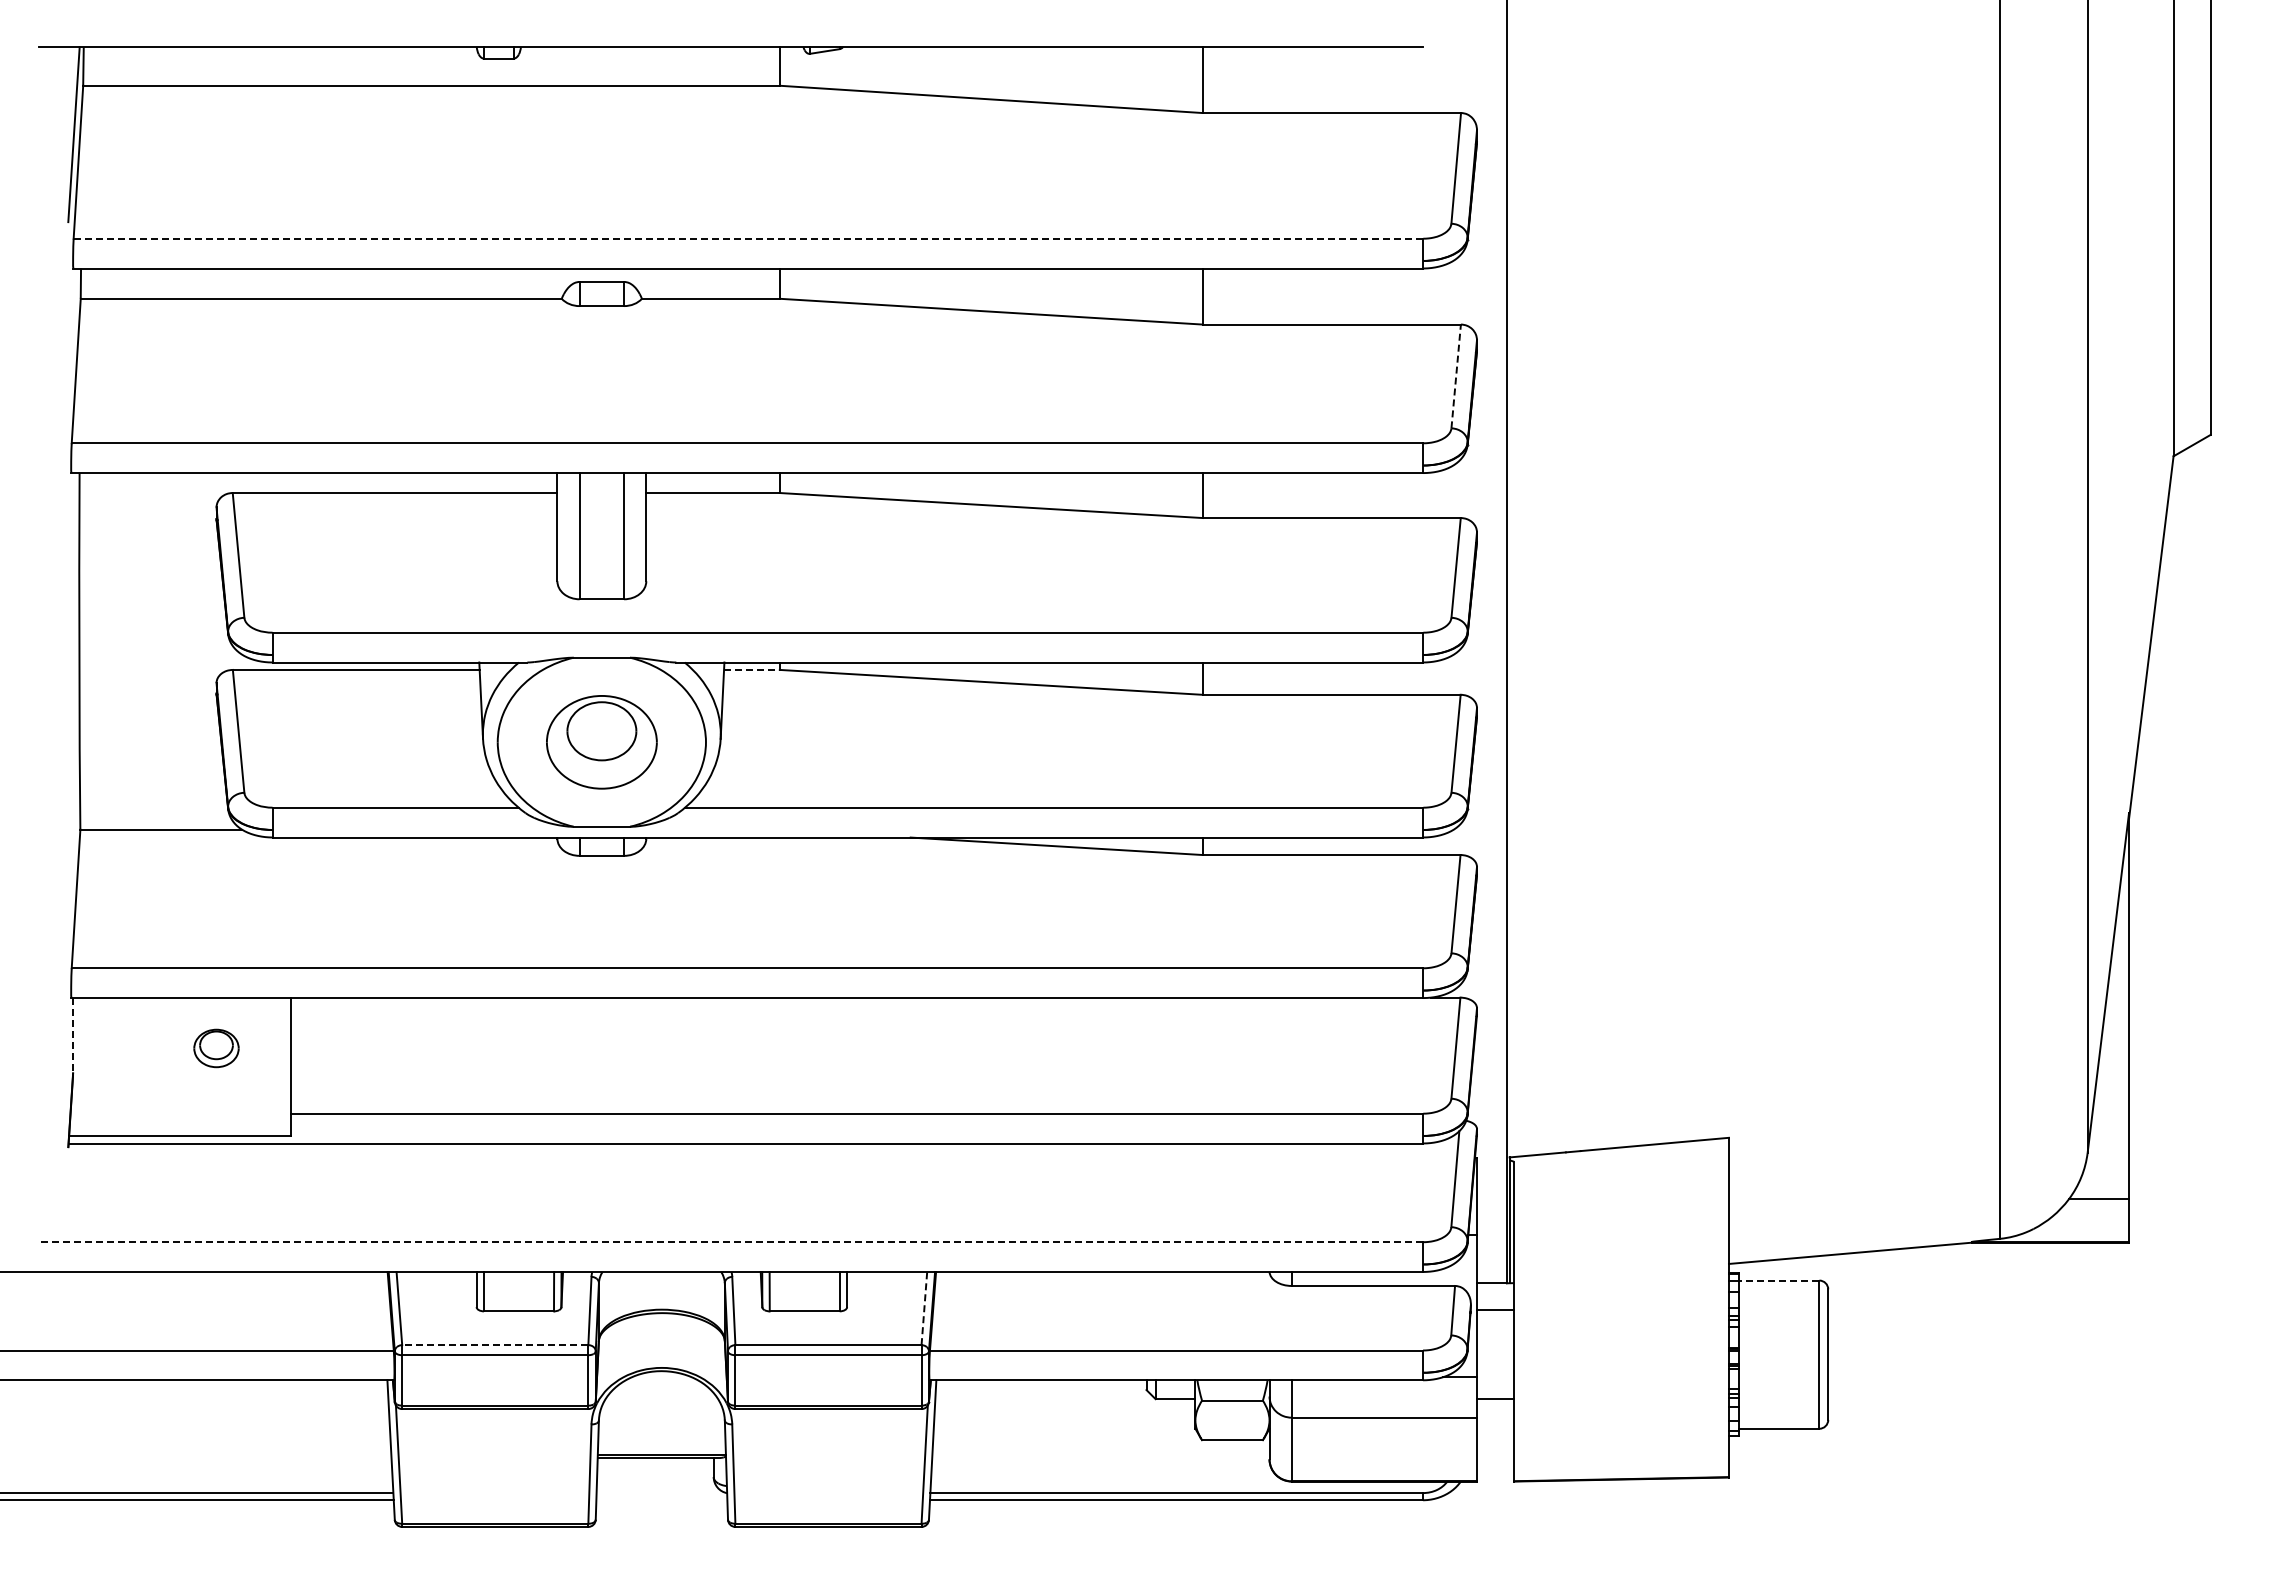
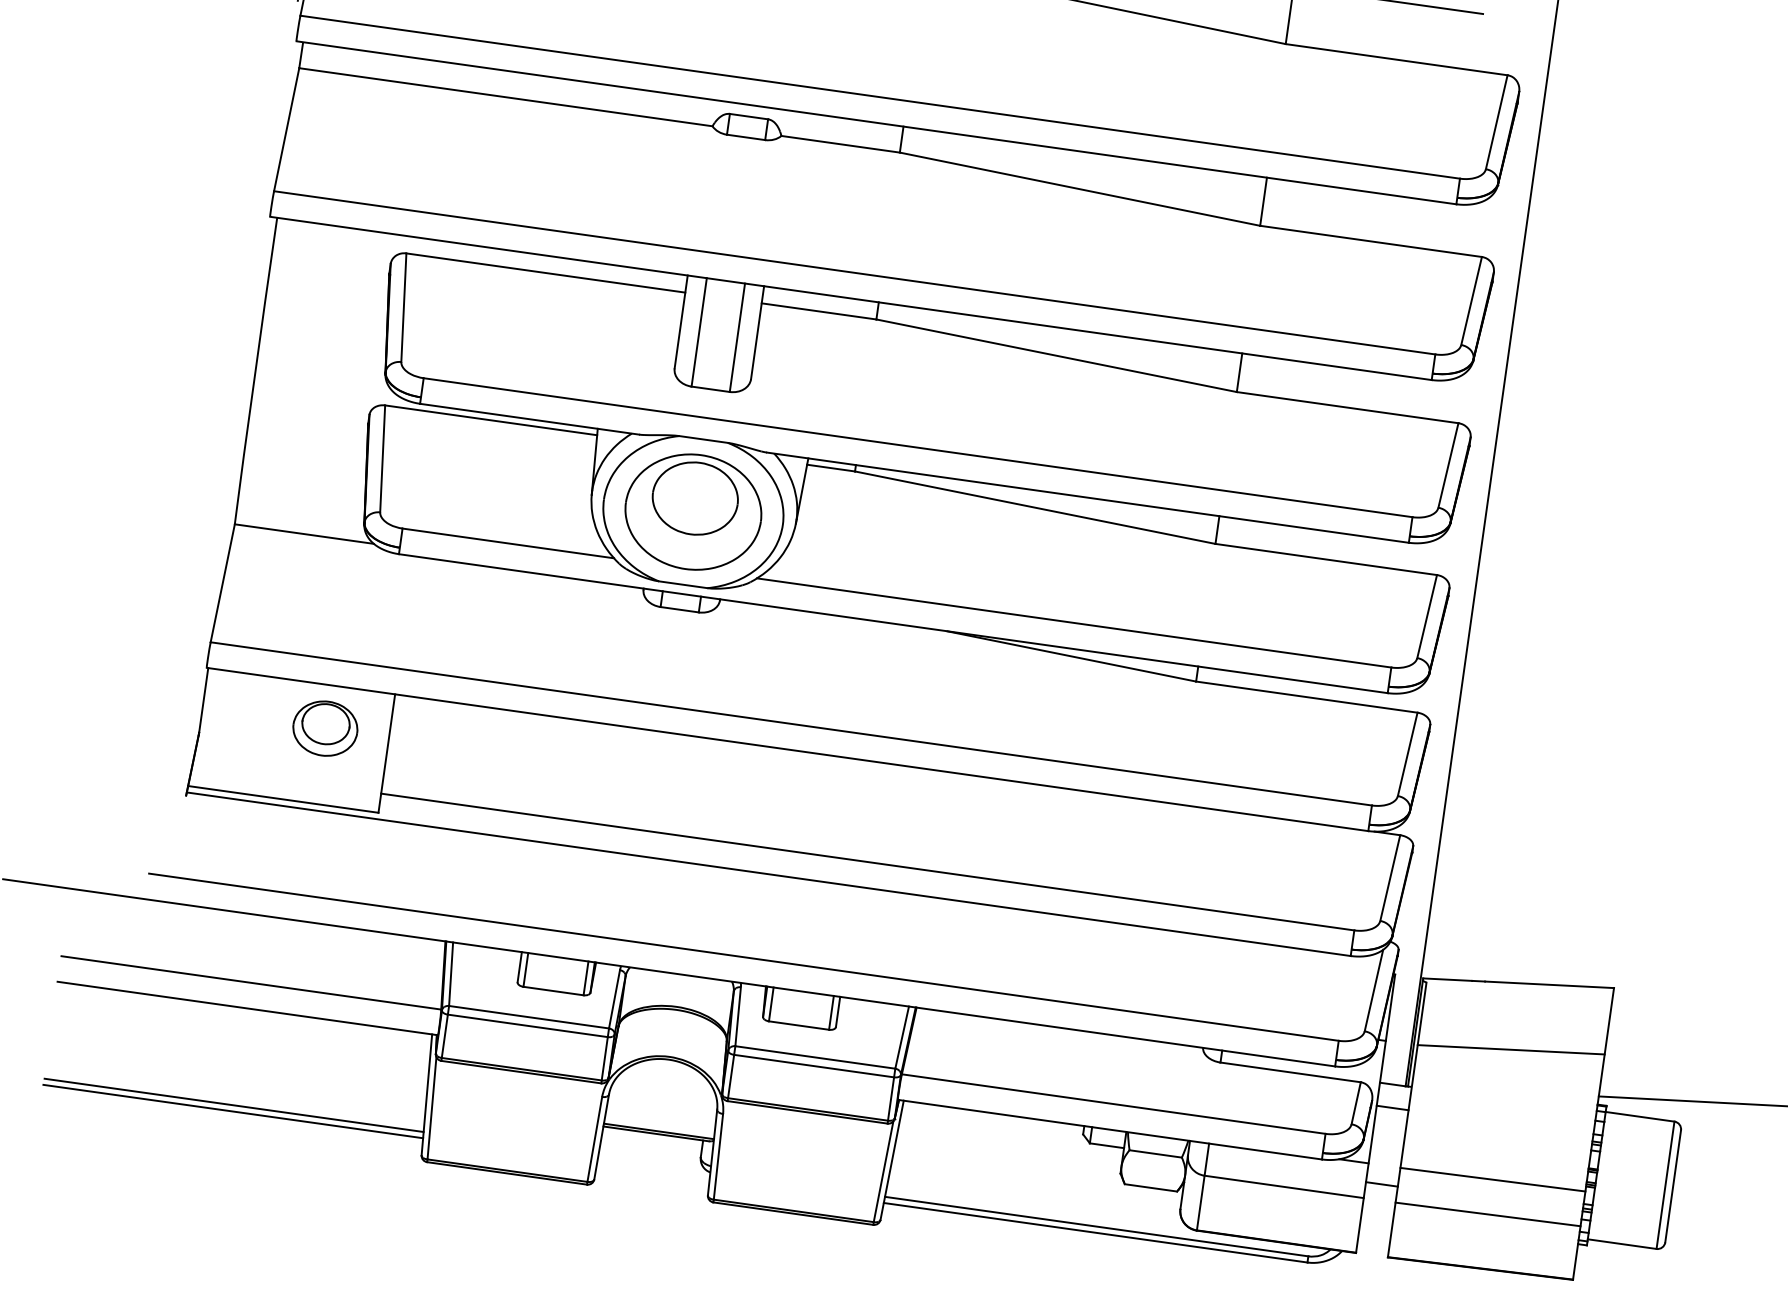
line: (748, 238) -> (880, 97), dashed -> solid
line: (1456, 375) -> (1471, 300), dashed -> solid
line: (751, 669) -> (830, 467), dashed -> solid
part: (601, 742) -> (693, 512), size x1.43
line: (73, 1035) -> (204, 700), dashed -> solid
part: (216, 1048) -> (325, 728), size x1.67
line: (1621, 1224) -> (1511, 1049), added
line: (730, 1242) -> (743, 957), dashed -> solid
line: (1778, 1280) -> (1639, 1116), dashed -> solid
line: (924, 1308) -> (902, 1037), dashed -> solid
line: (494, 1345) -> (528, 1017), dashed -> solid
line: (1621, 1375) -> (1493, 1179), added
line: (1621, 1416) -> (1488, 1214), added

